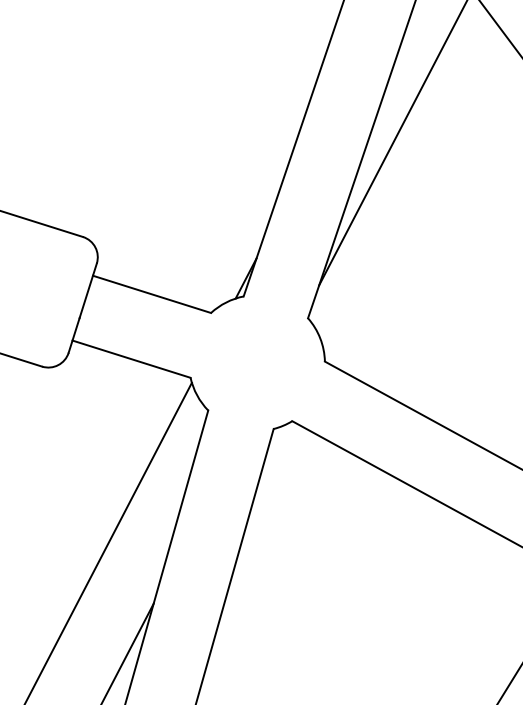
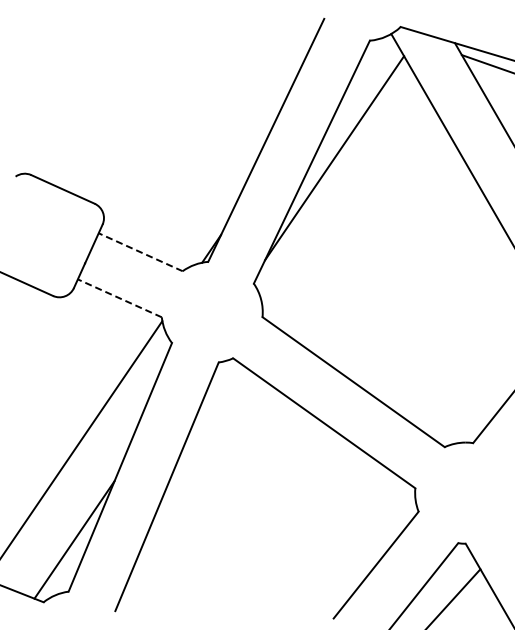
line: (151, 294) -> (140, 252), solid -> dashed
line: (131, 359) -> (119, 298), solid -> dashed

